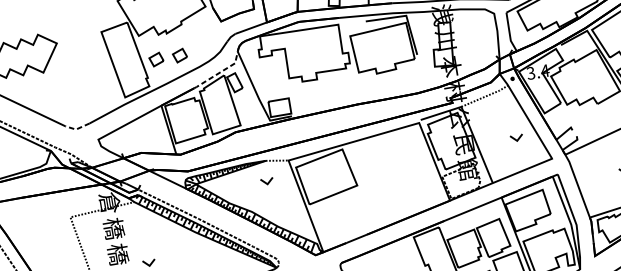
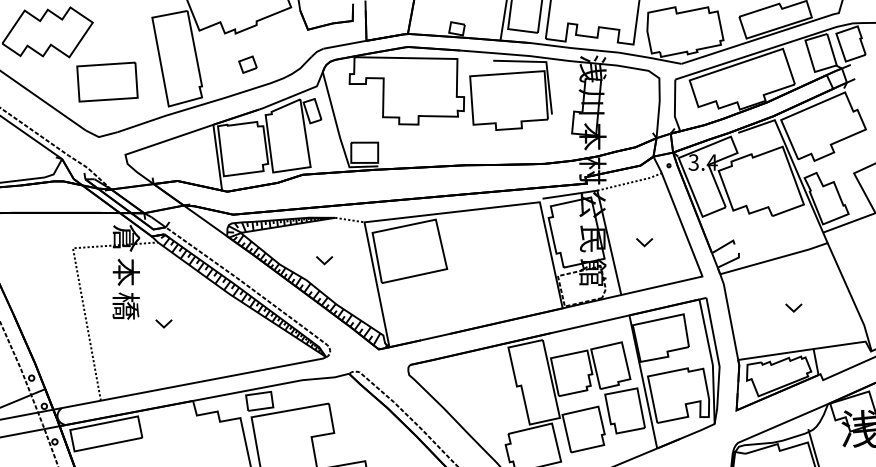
part: (156, 59) -> (216, 64), removed
line: (219, 72) -> (295, 94), dashed -> solid
part: (75, 86) -> (107, 81), added
line: (77, 128) -> (100, 136), dashed -> solid
part: (516, 138) -> (644, 242), moved
part: (267, 181) -> (324, 260), moved
text: (113, 228) -> (125, 271), 橋 -> 本

